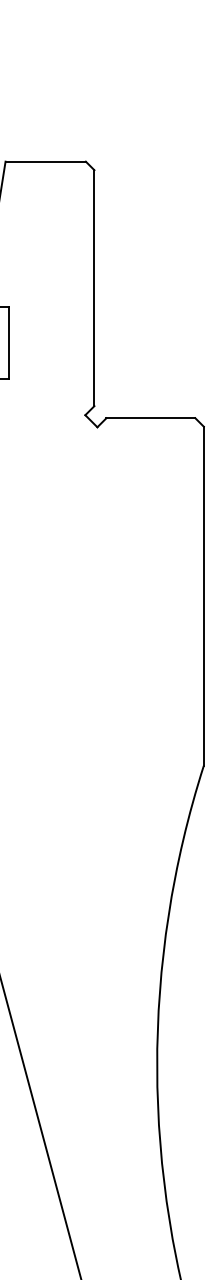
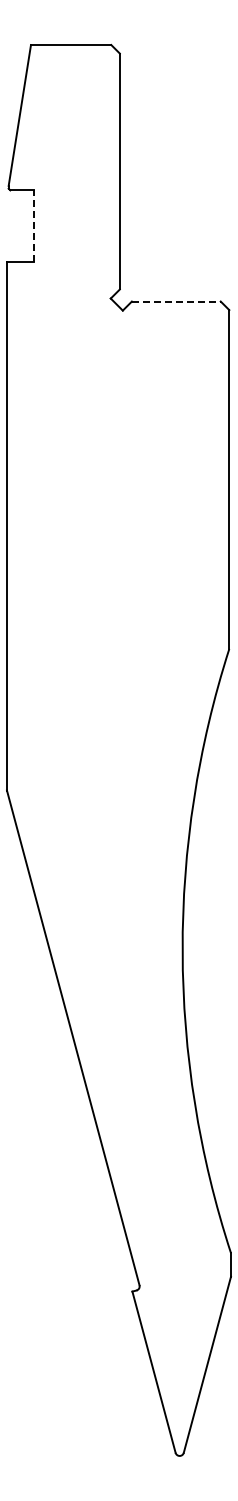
line: (9, 343) -> (34, 226), solid -> dashed
line: (151, 418) -> (176, 301), solid -> dashed

